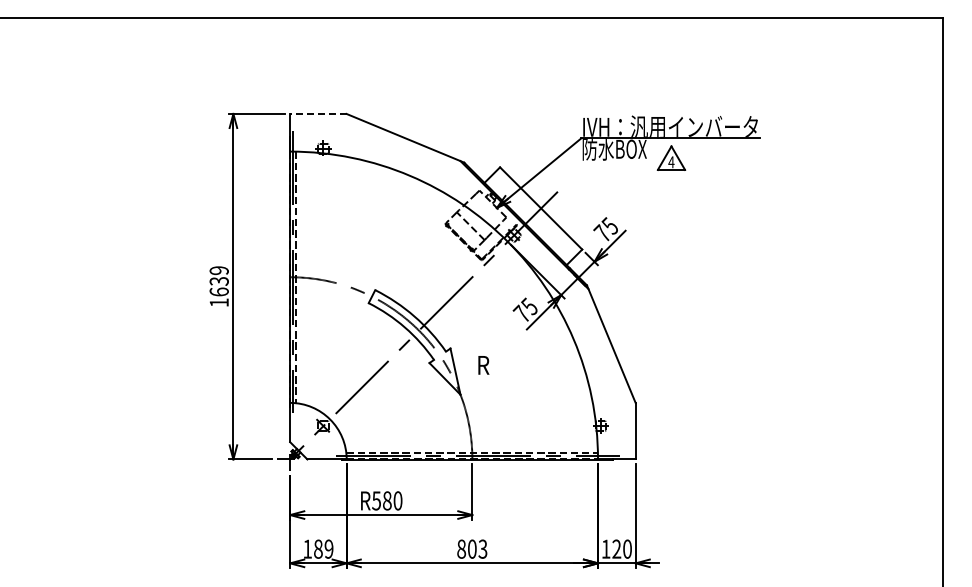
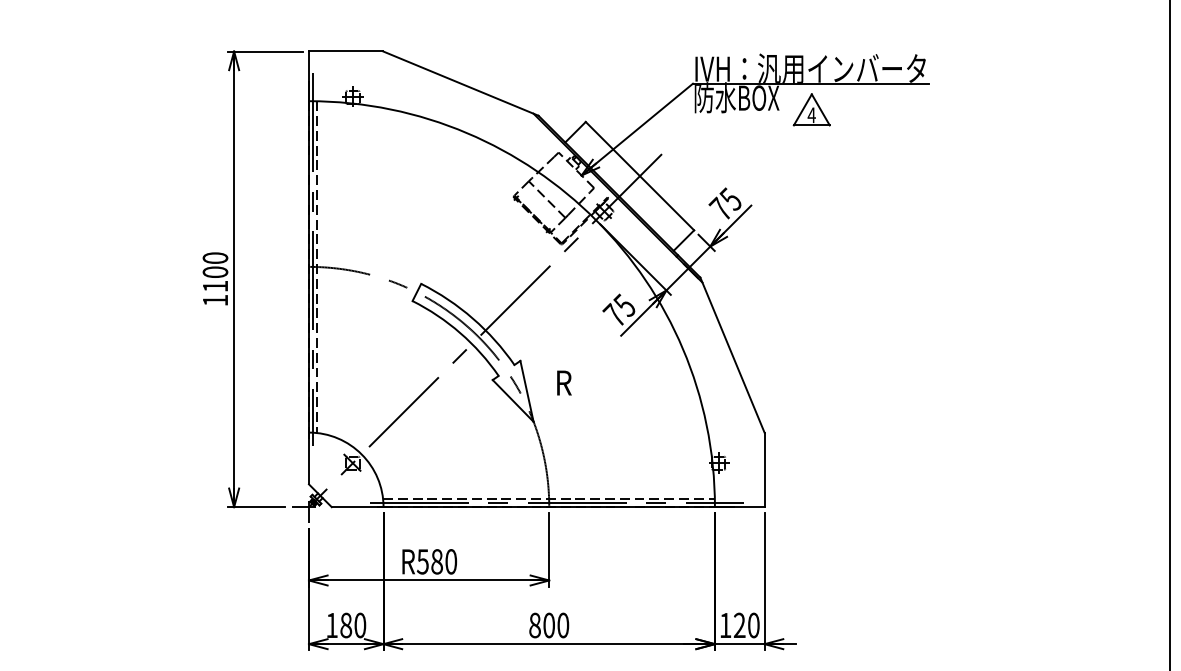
line: (317, 113) -> (345, 50), dashed -> solid
text: (218, 281) -> (214, 272), 1639 -> 1100
text: (328, 548) -> (359, 624), 189 -> 180
text: (482, 548) -> (562, 624), 803 -> 800

